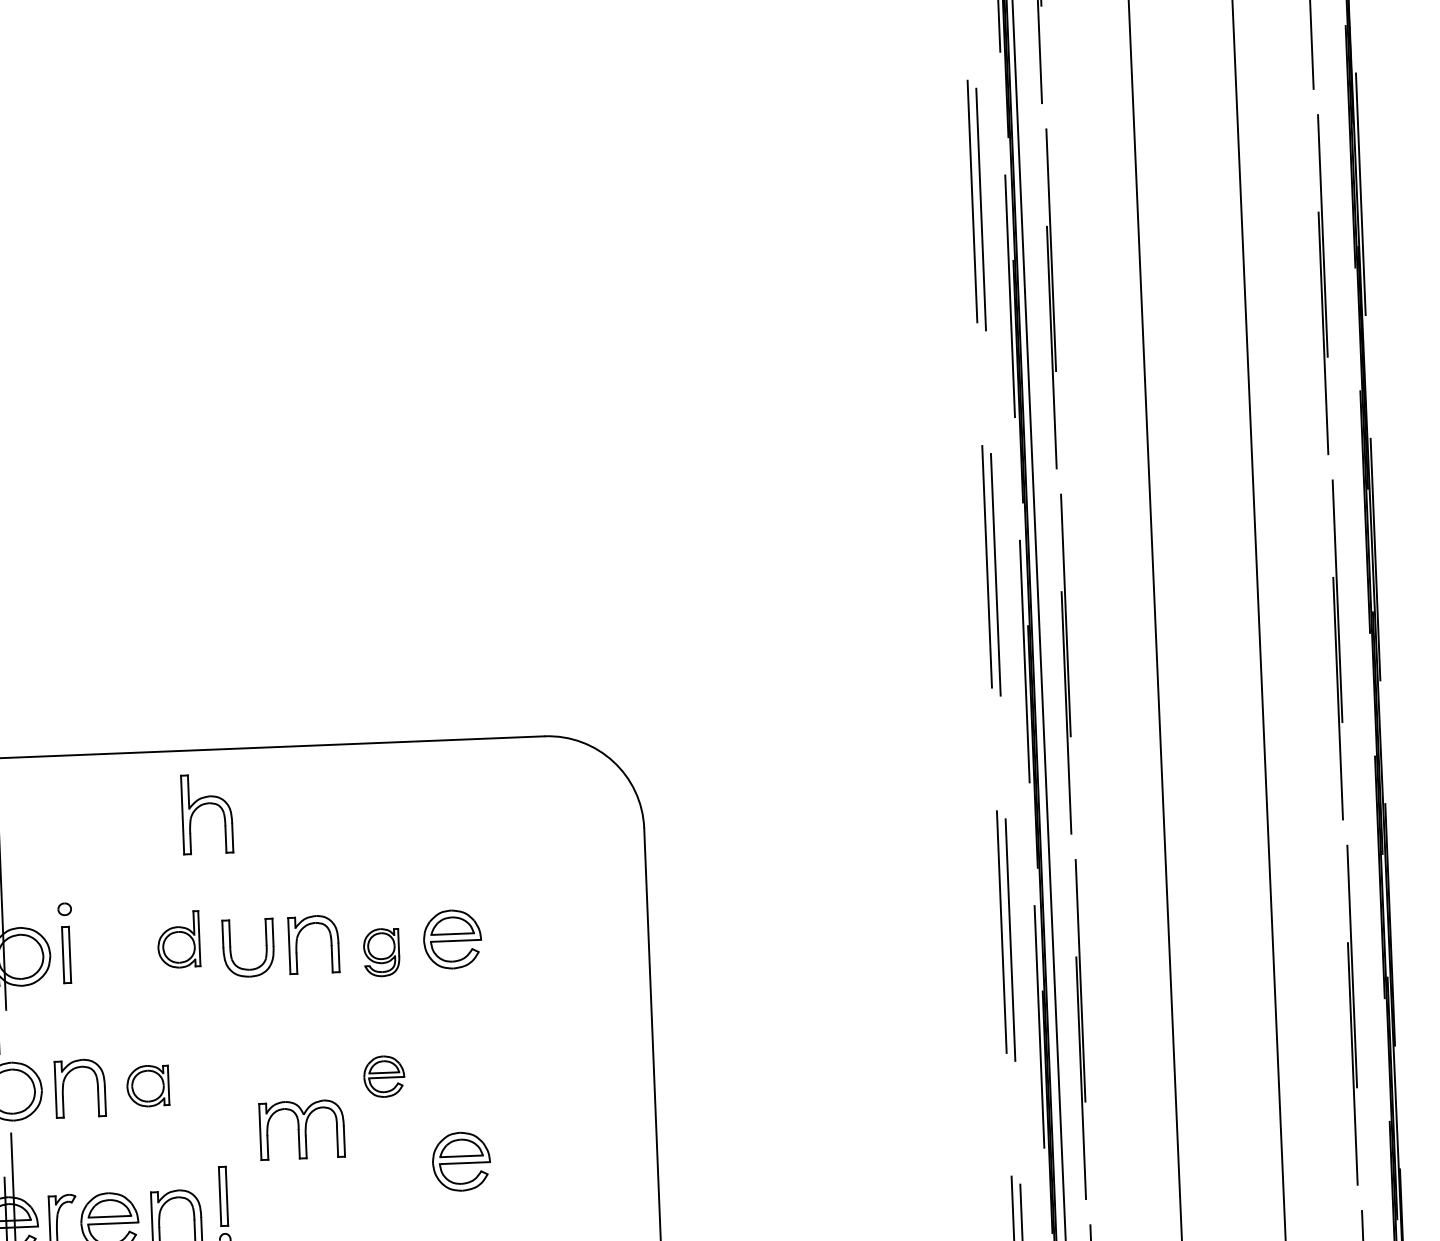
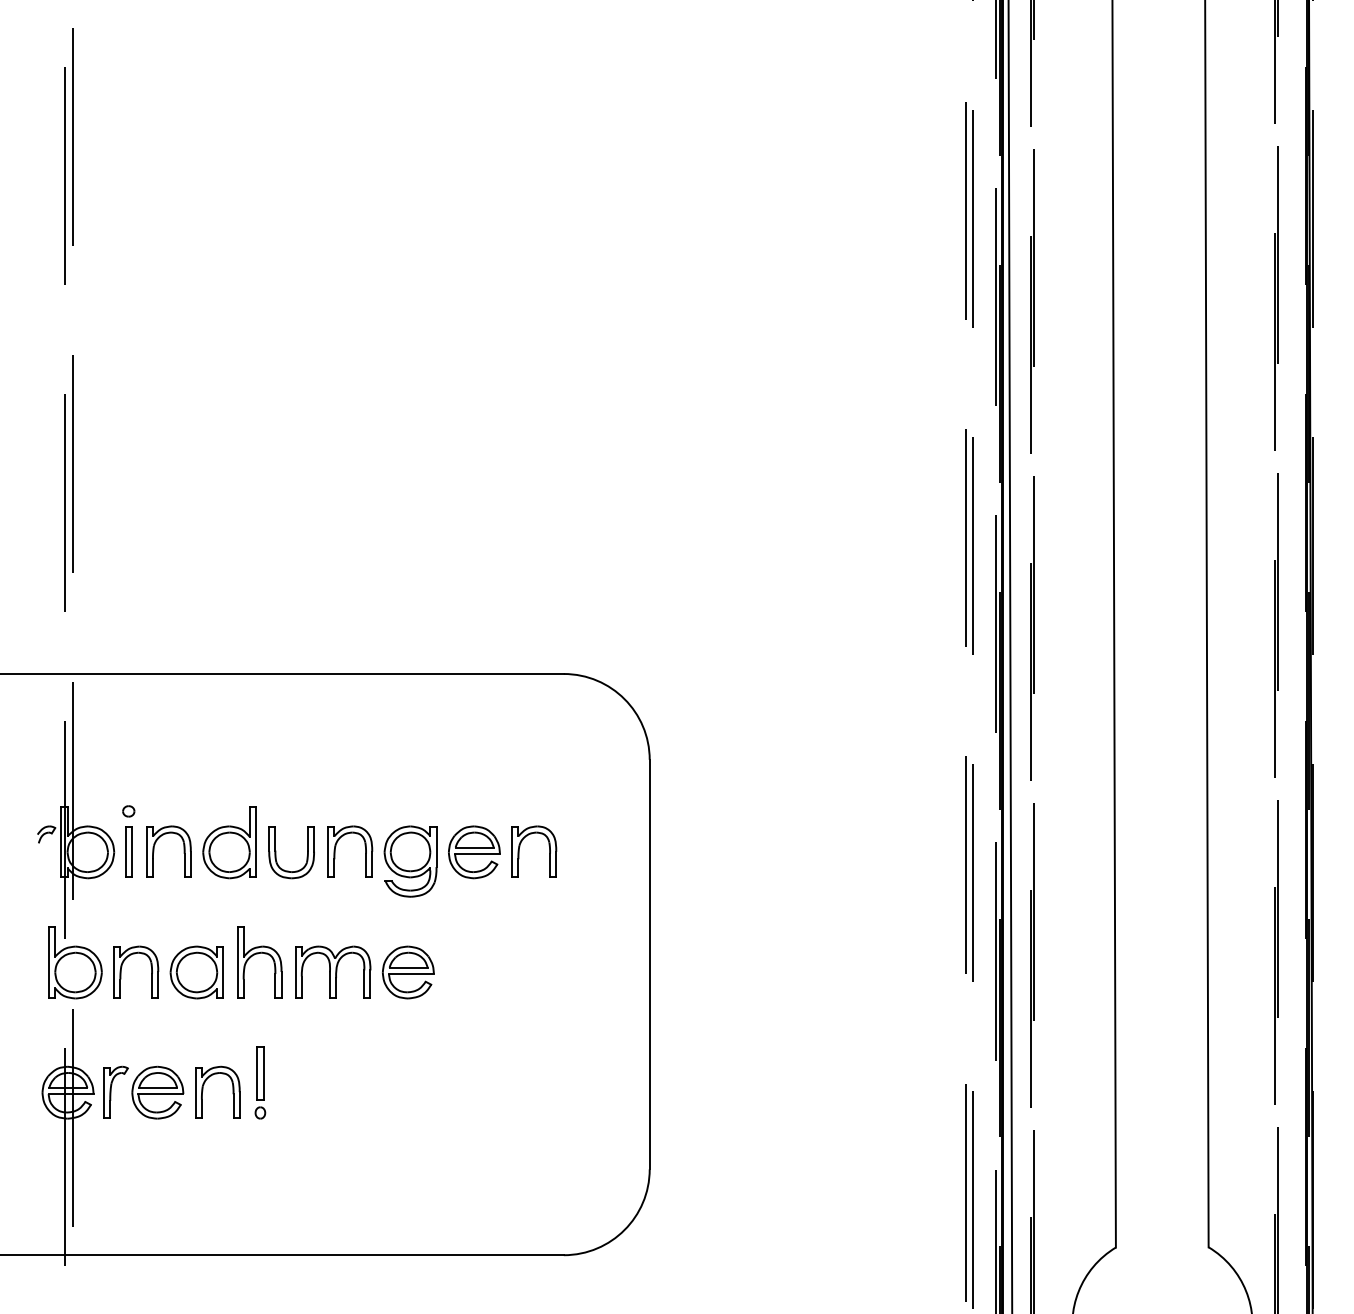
part: (205, 805) -> (258, 954), moved
part: (503, 930) -> (520, 846), added
part: (178, 939) -> (229, 842), size x1.43
part: (95, 952) -> (154, 851), added
part: (381, 952) -> (410, 861), size x1.67
part: (384, 1076) -> (408, 972), size x1.43
part: (147, 1086) -> (196, 972), size x1.43
part: (302, 1129) -> (333, 971), moved
part: (461, 1161) -> (474, 1051), removed

